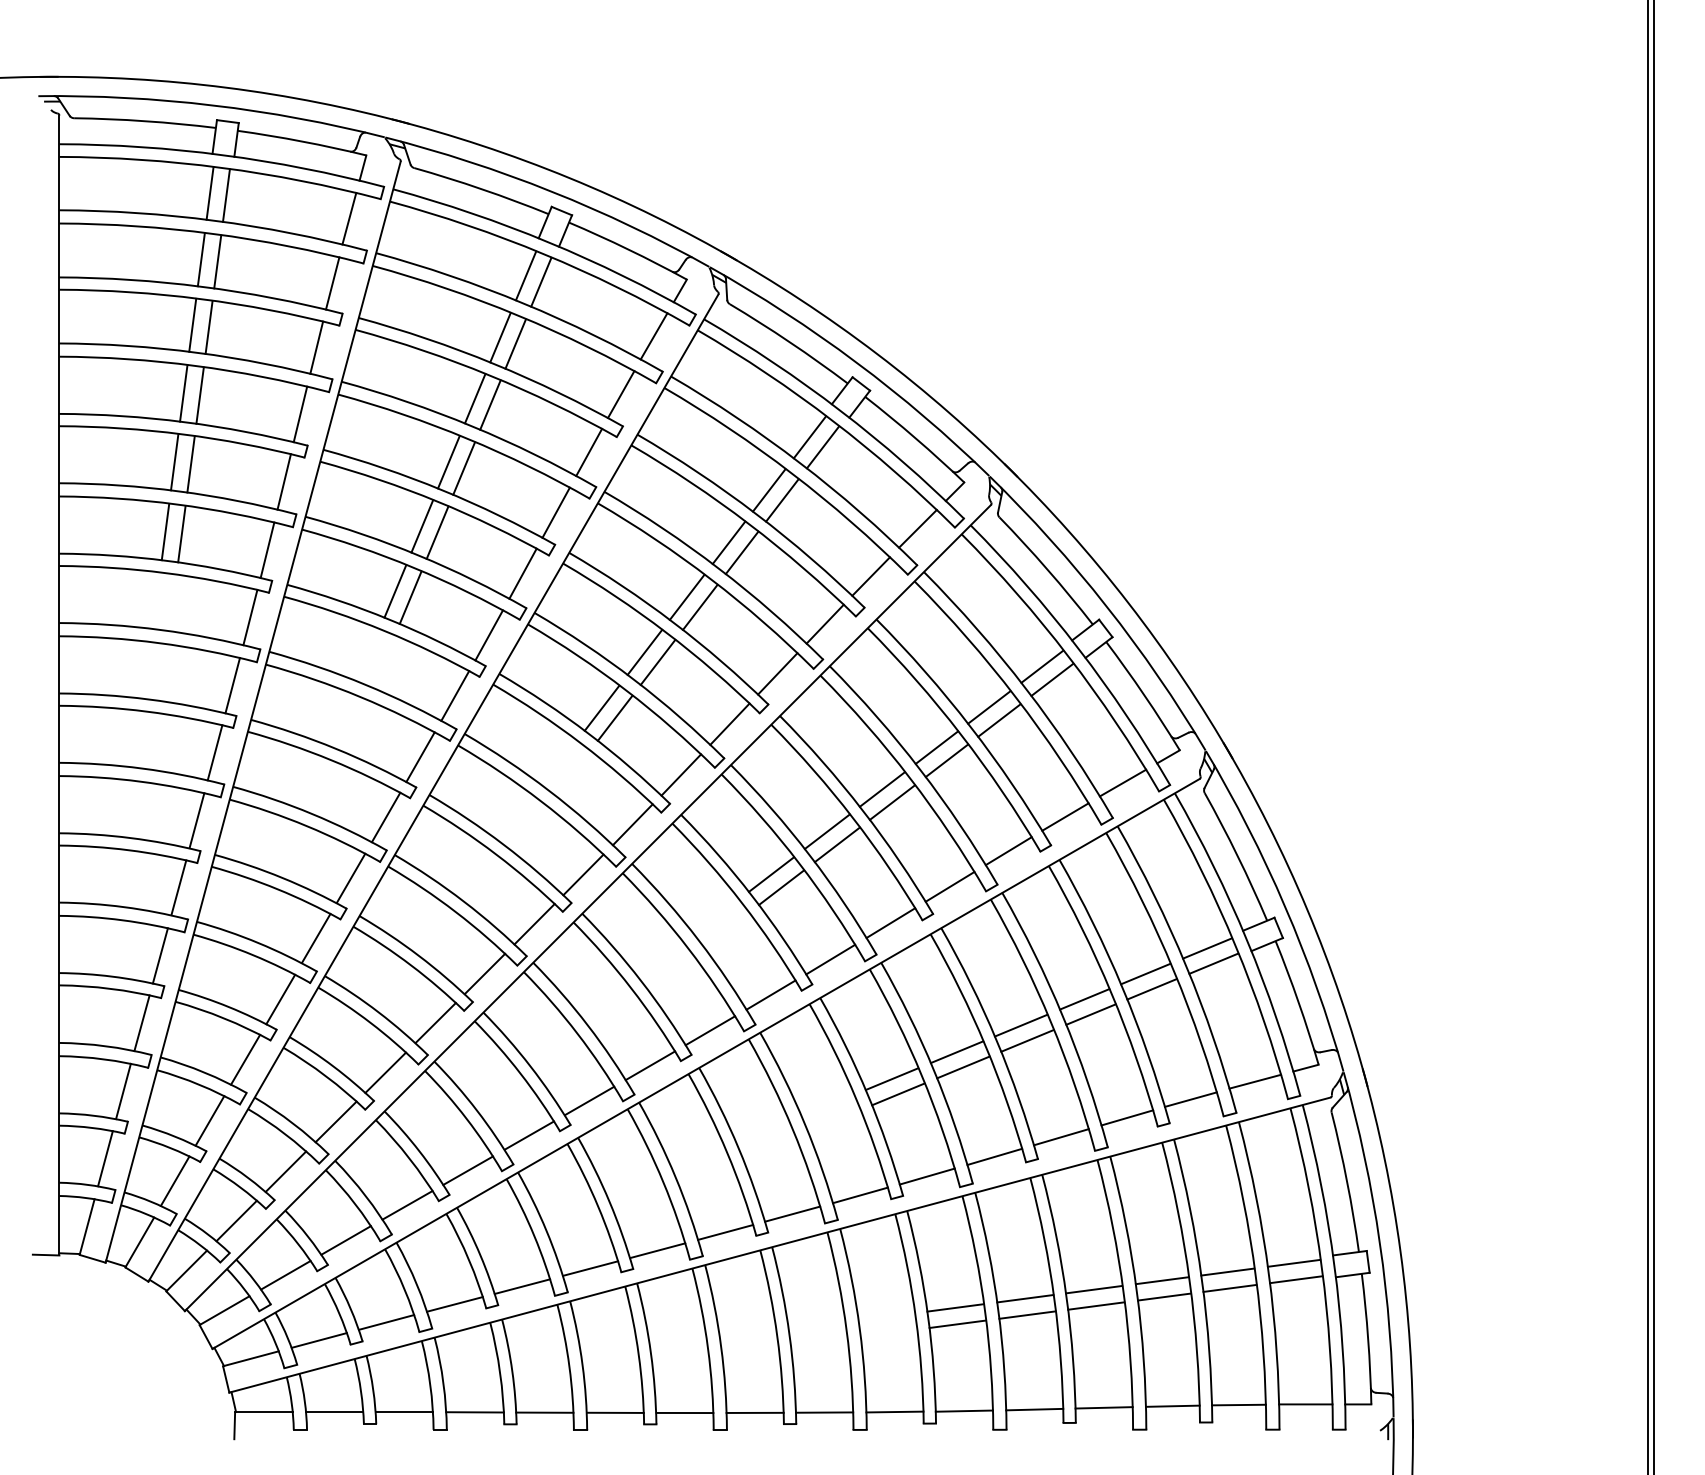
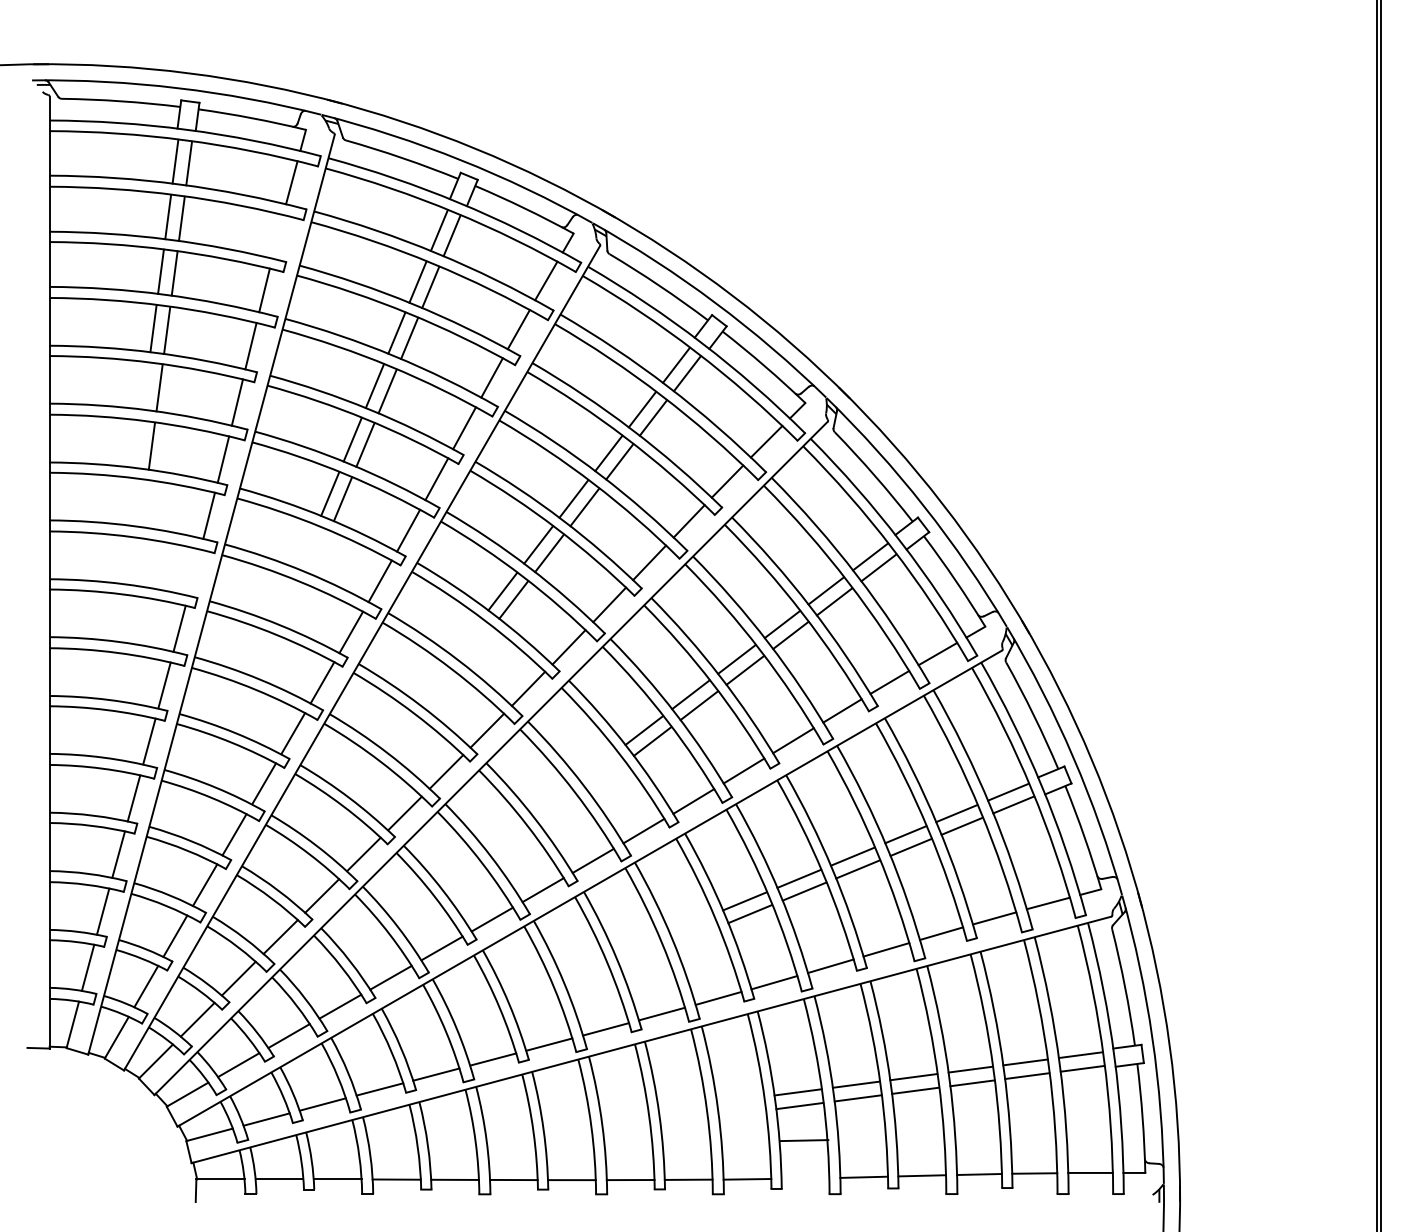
line: (332, 283) -> (277, 236), removed
line: (174, 461) -> (145, 385), removed
line: (165, 530) -> (138, 443), removed
line: (232, 685) -> (194, 572), removed
line: (964, 1411) -> (804, 1140), moved

